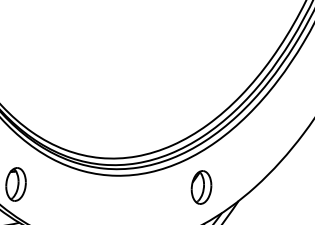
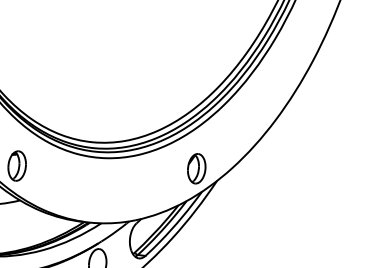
part: (201, 187) -> (196, 168), moved

